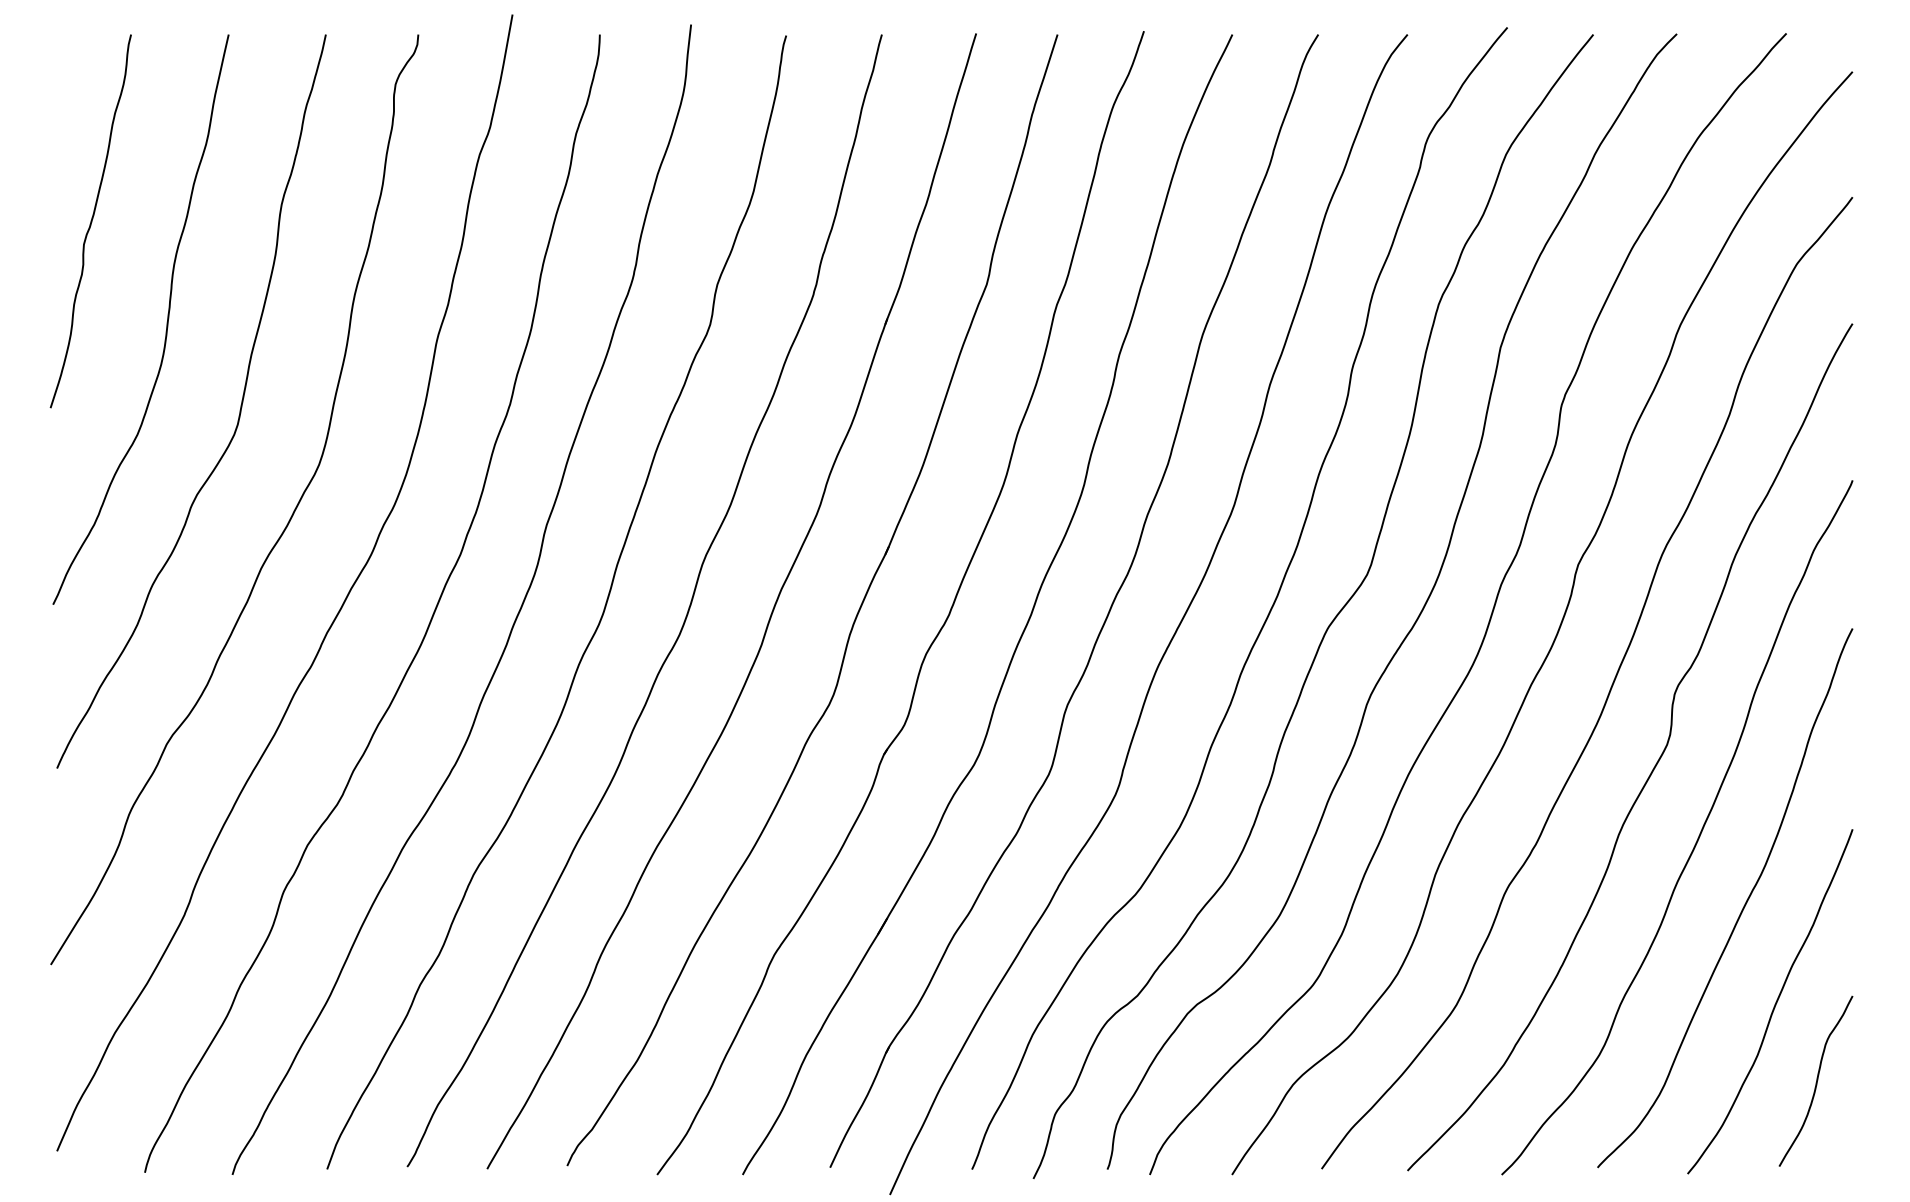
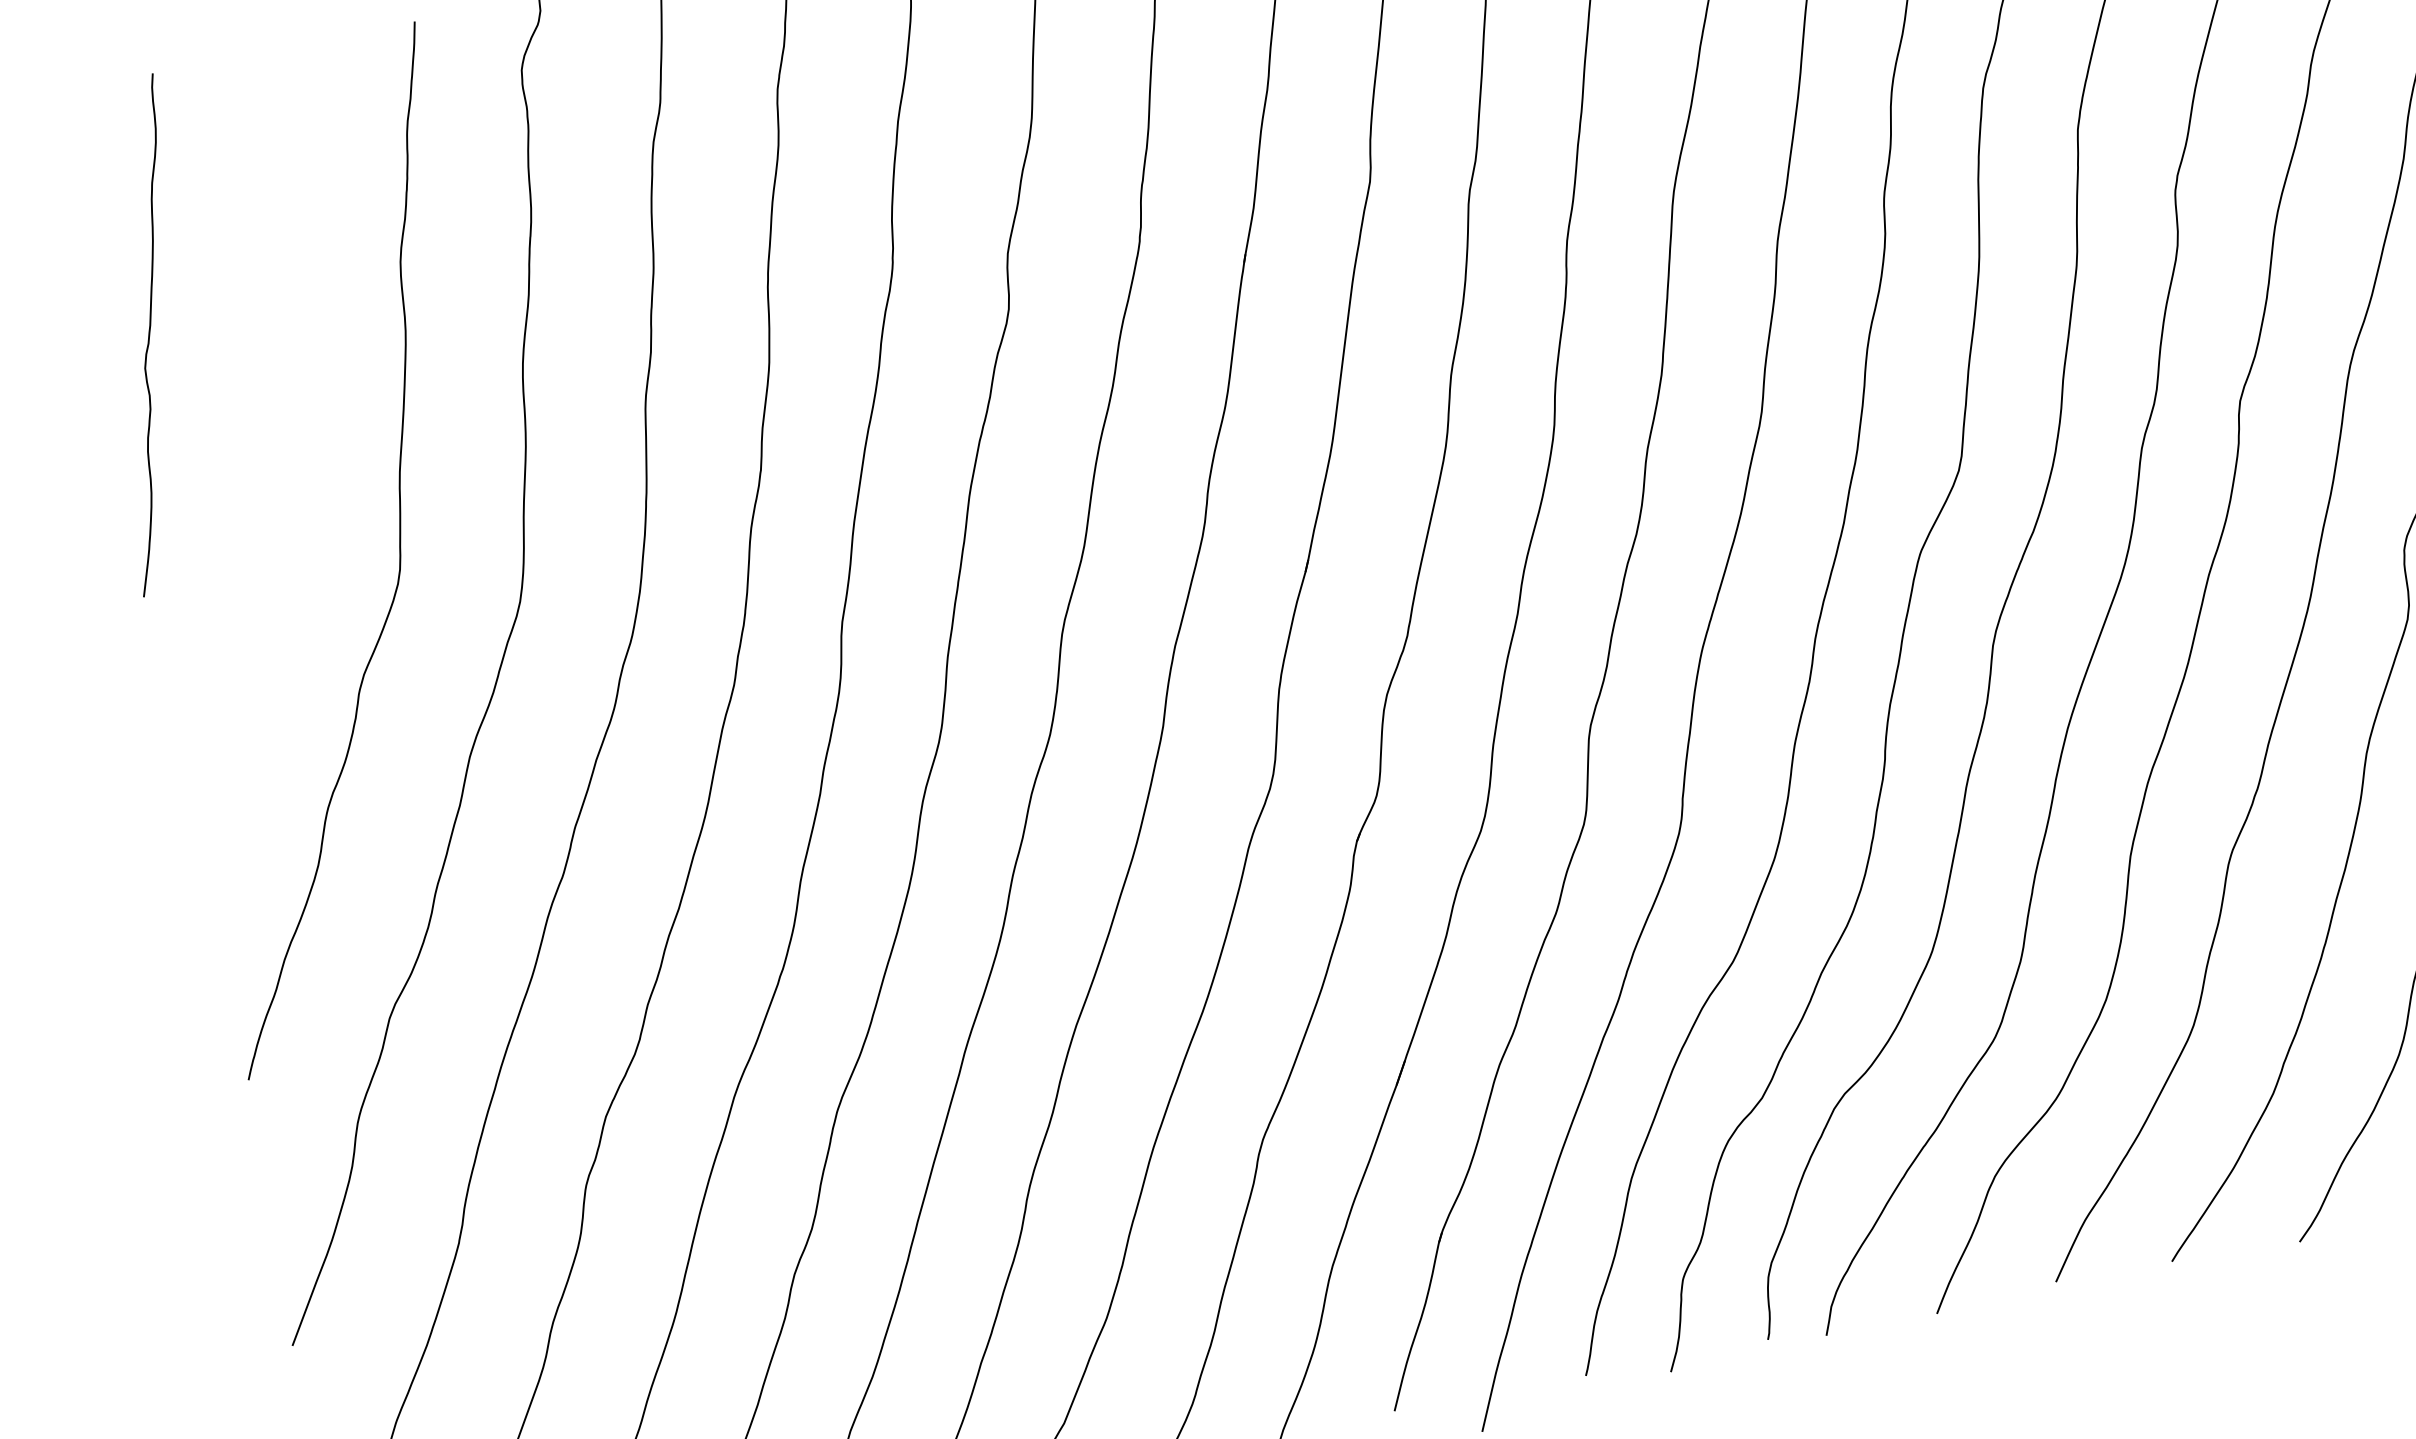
curve: (166, 322) -> (276, 451), removed

